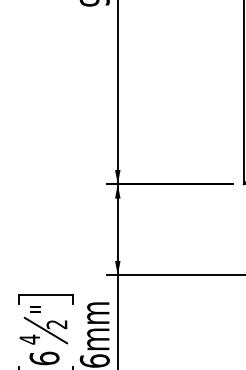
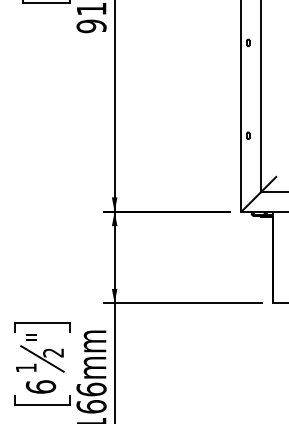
text: (30, 340) -> (26, 368), 4 -> 1

